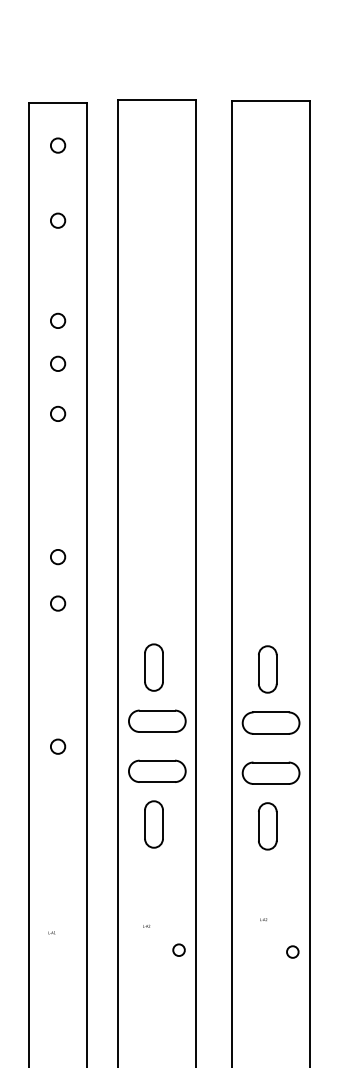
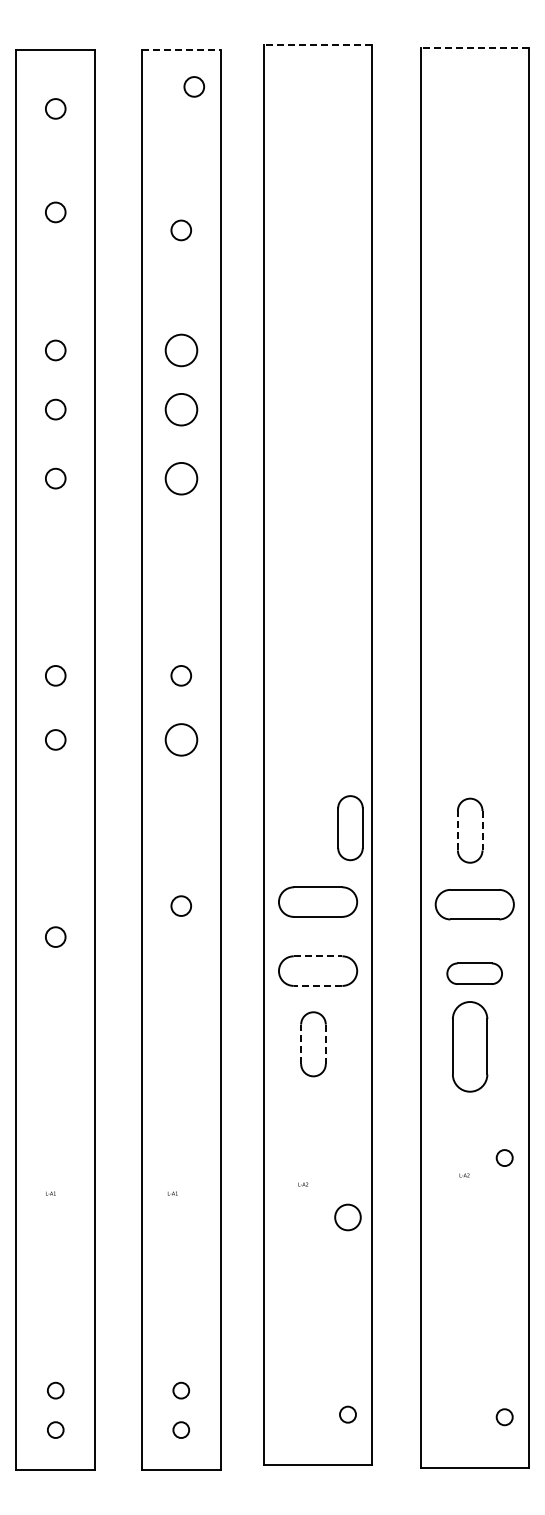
line: (157, 99) -> (318, 45), solid -> dashed
line: (270, 101) -> (474, 48), solid -> dashed
line: (58, 102) -> (181, 49), solid -> dashed
circle: (57, 145) -> (193, 86), moved
circle: (57, 220) -> (180, 230), moved
circle: (57, 320) -> (180, 350), size x1.6
circle: (57, 363) -> (180, 409), size x1.6
circle: (57, 413) -> (180, 478), size x1.6
circle: (57, 603) -> (180, 739), size x1.6
part: (154, 667) -> (350, 828), moved
line: (258, 669) -> (457, 830), solid -> dashed
line: (276, 669) -> (482, 830), solid -> dashed
circle: (57, 746) -> (180, 905), moved
line: (157, 760) -> (318, 956), solid -> dashed
part: (270, 773) -> (474, 973), size x0.7
line: (156, 781) -> (317, 985), solid -> dashed
line: (145, 824) -> (301, 1044), solid -> dashed
line: (162, 824) -> (325, 1044), solid -> dashed
part: (267, 826) -> (470, 1046), size x1.4
circle: (178, 950) -> (347, 1217), size x1.6
circle: (292, 951) -> (504, 1157), moved

